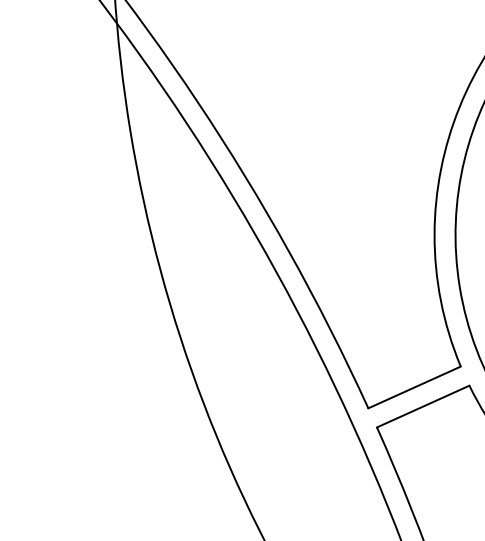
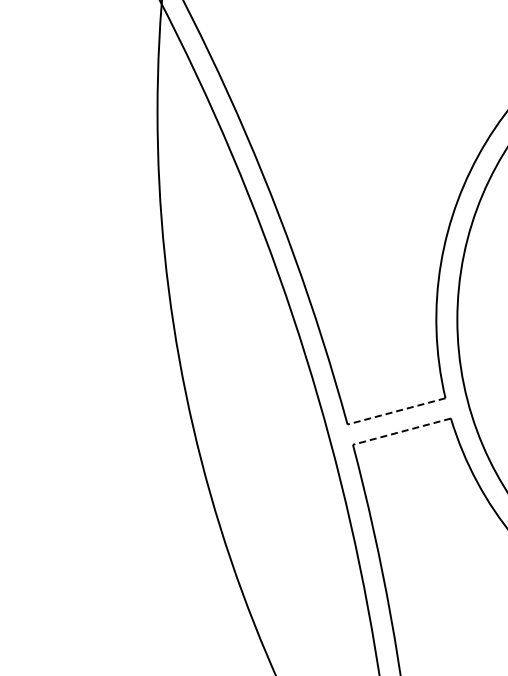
line: (414, 387) -> (396, 411), solid -> dashed
line: (422, 406) -> (401, 431), solid -> dashed

